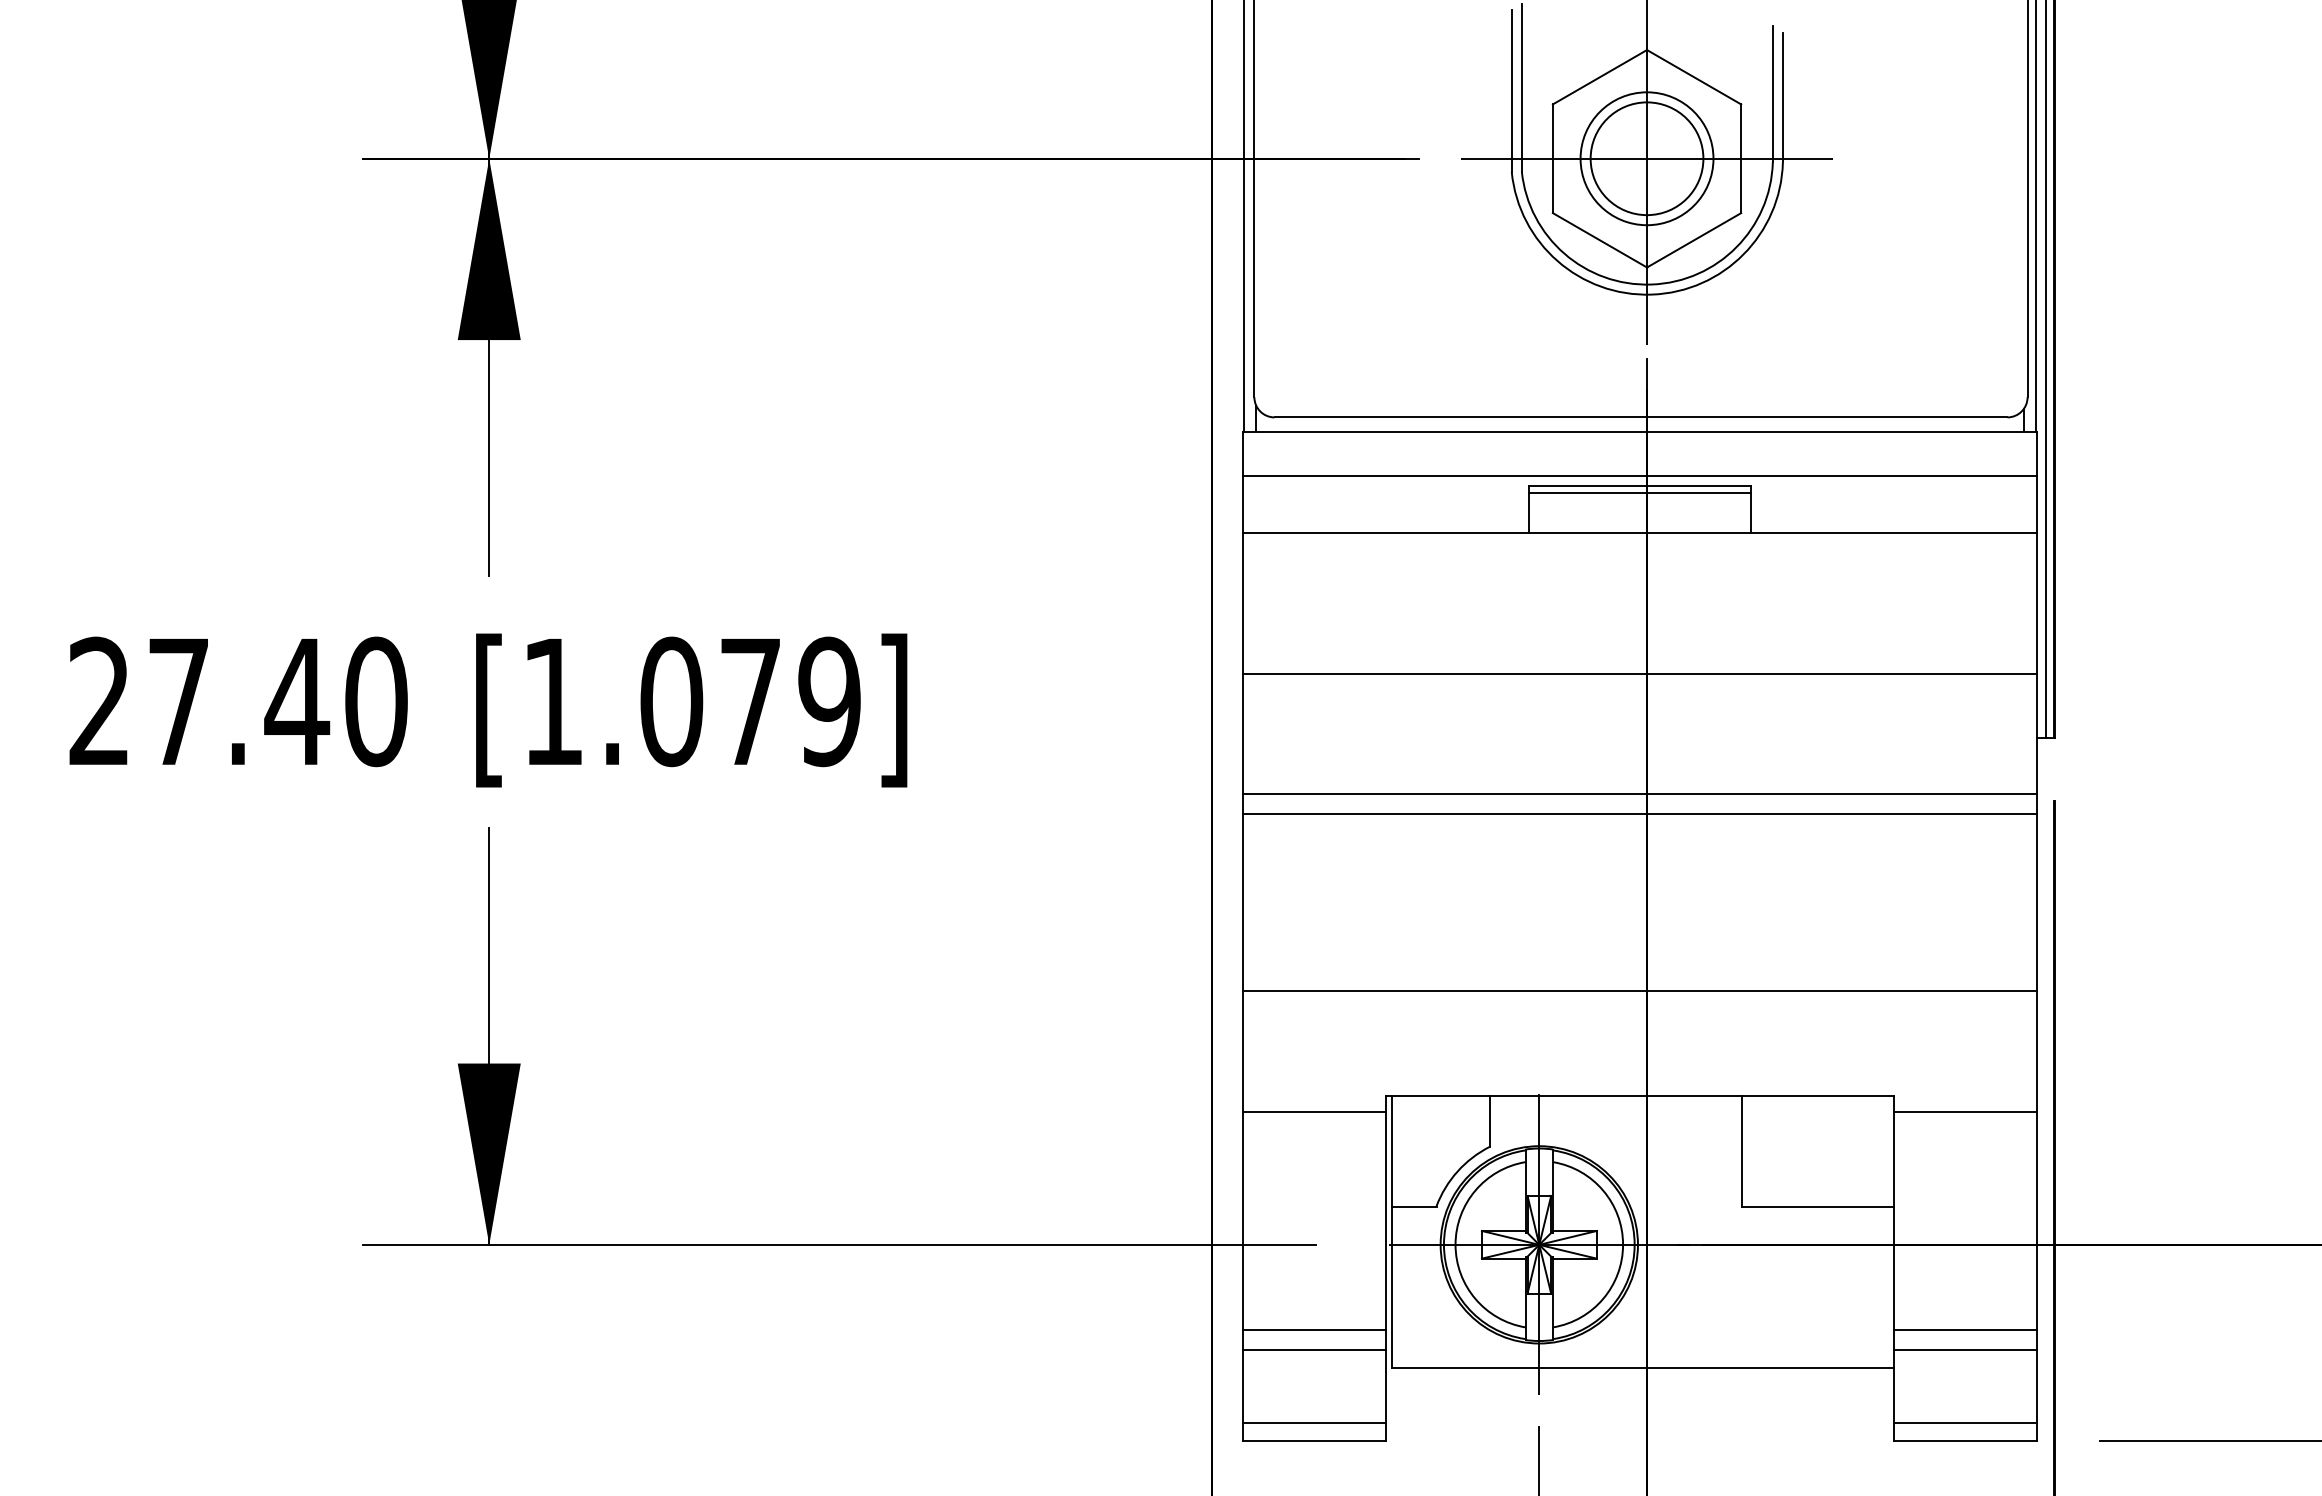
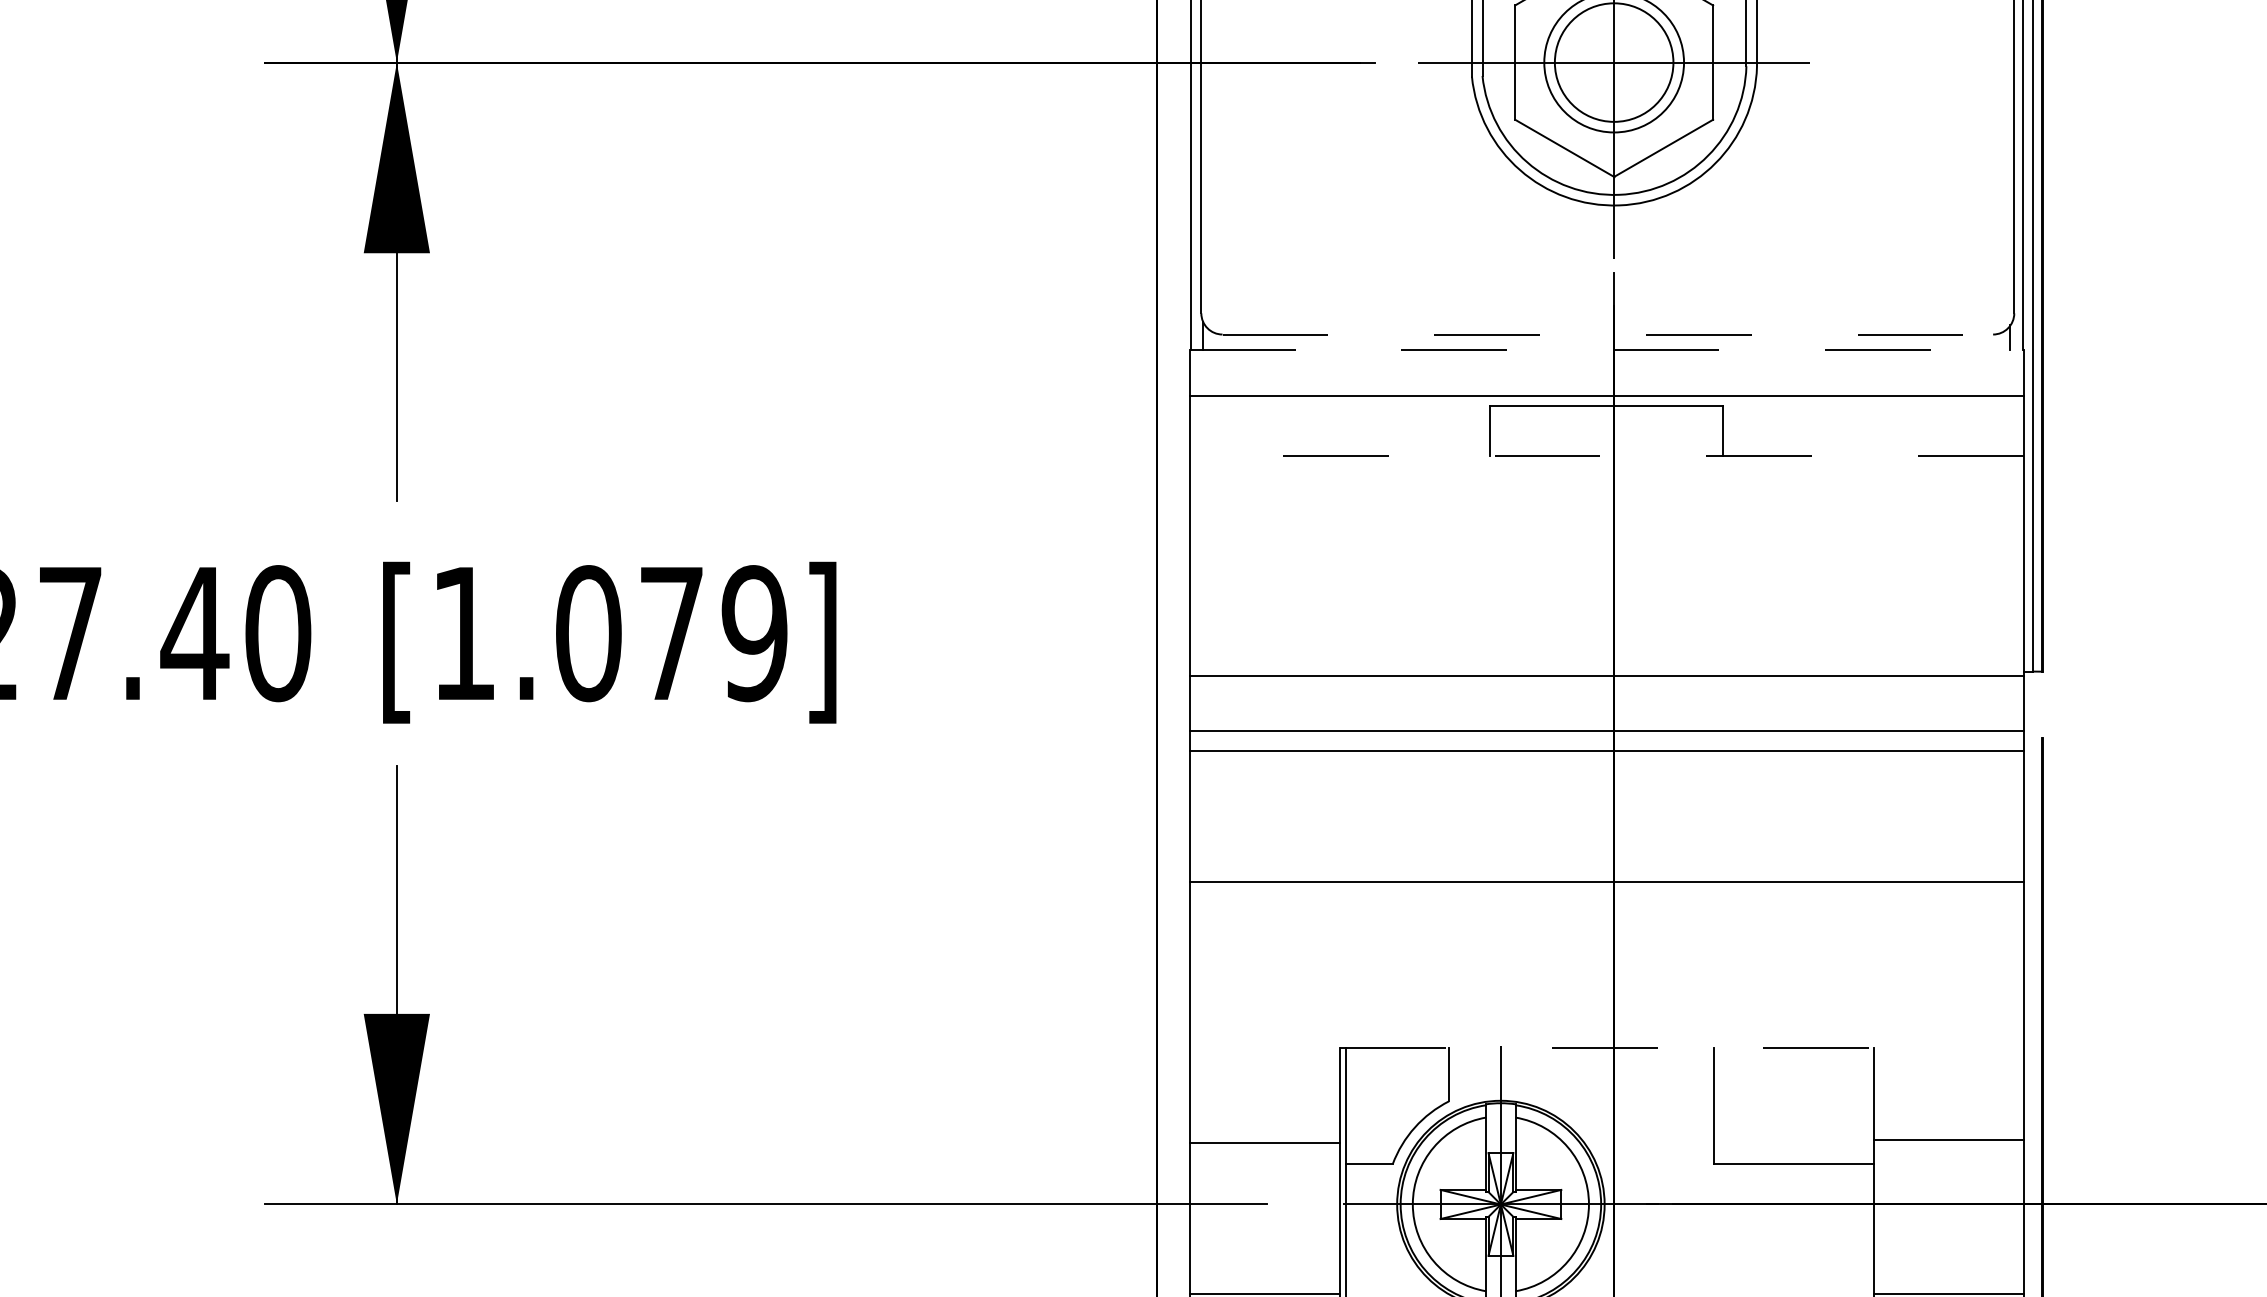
line: (1641, 417) -> (1608, 334), solid -> dashed
line: (1639, 432) -> (1606, 350), solid -> dashed
line: (1639, 492) -> (1606, 413), removed
line: (1639, 532) -> (1606, 455), solid -> dashed
line: (1639, 673) -> (1606, 676), moved
line: (1639, 991) -> (1606, 882), moved
line: (1639, 1096) -> (1606, 1048), solid -> dashed
line: (1314, 1111) -> (1264, 1143), moved
line: (1964, 1111) -> (1947, 1140), moved

